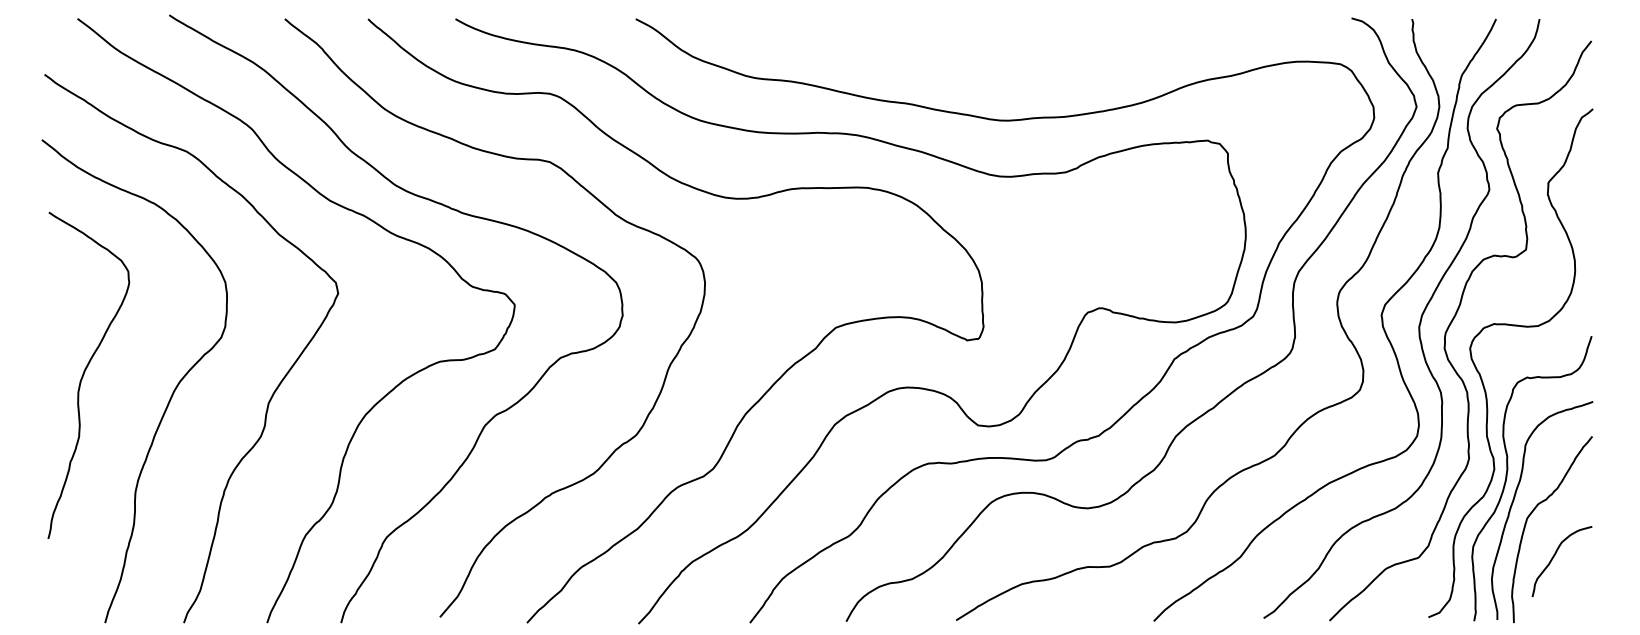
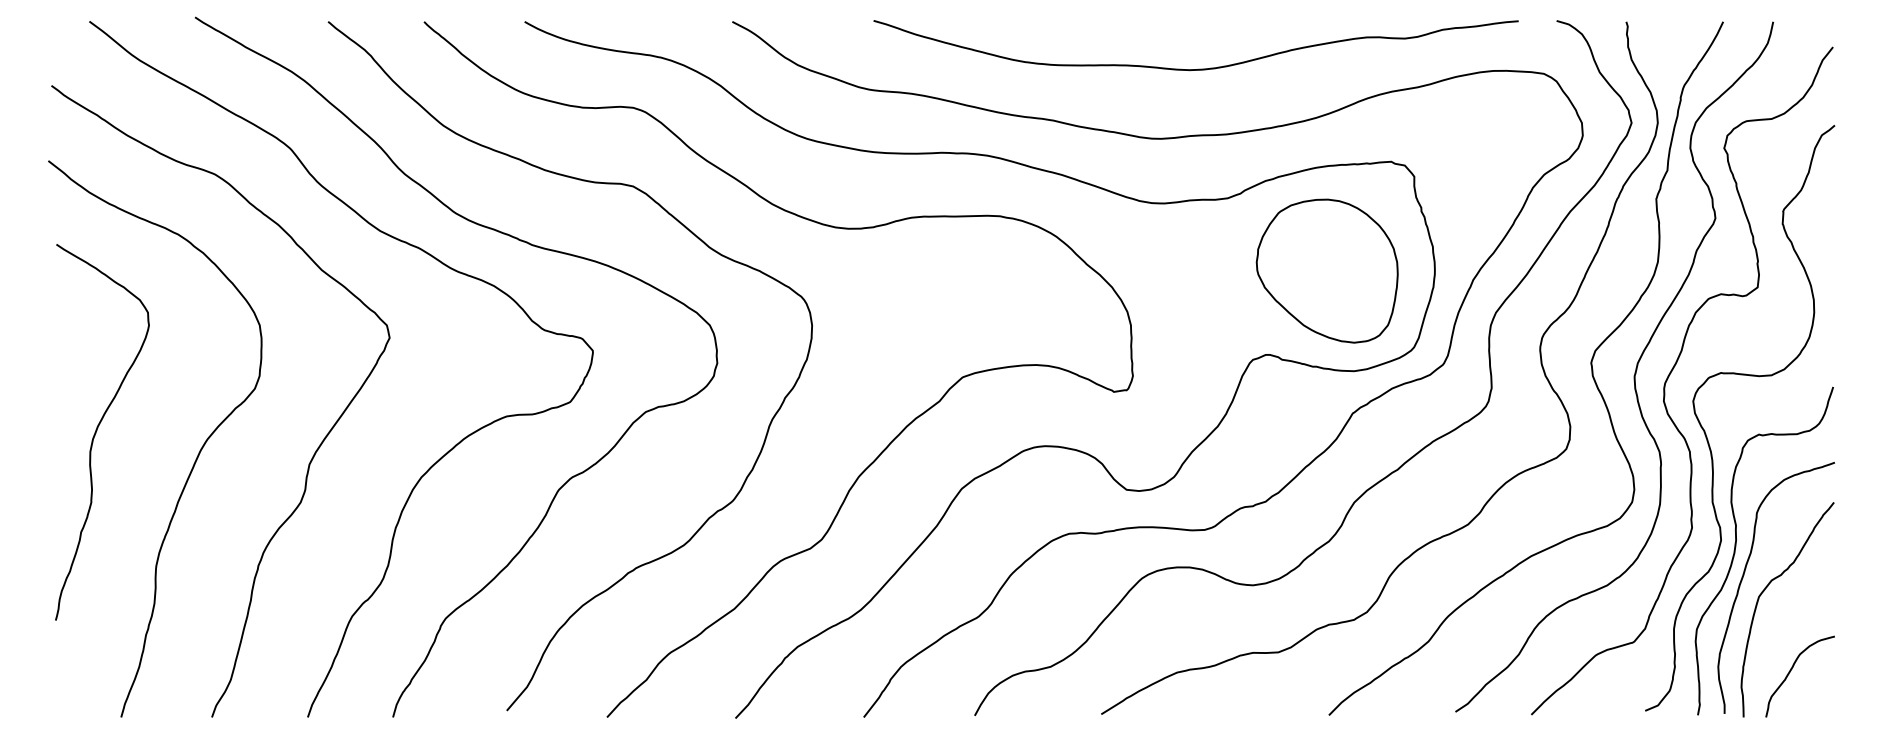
curve: (1040, 59) -> (1198, 68), added
part: (1151, 235) -> (1326, 270), added
curve: (1553, 558) -> (1790, 672), moved

